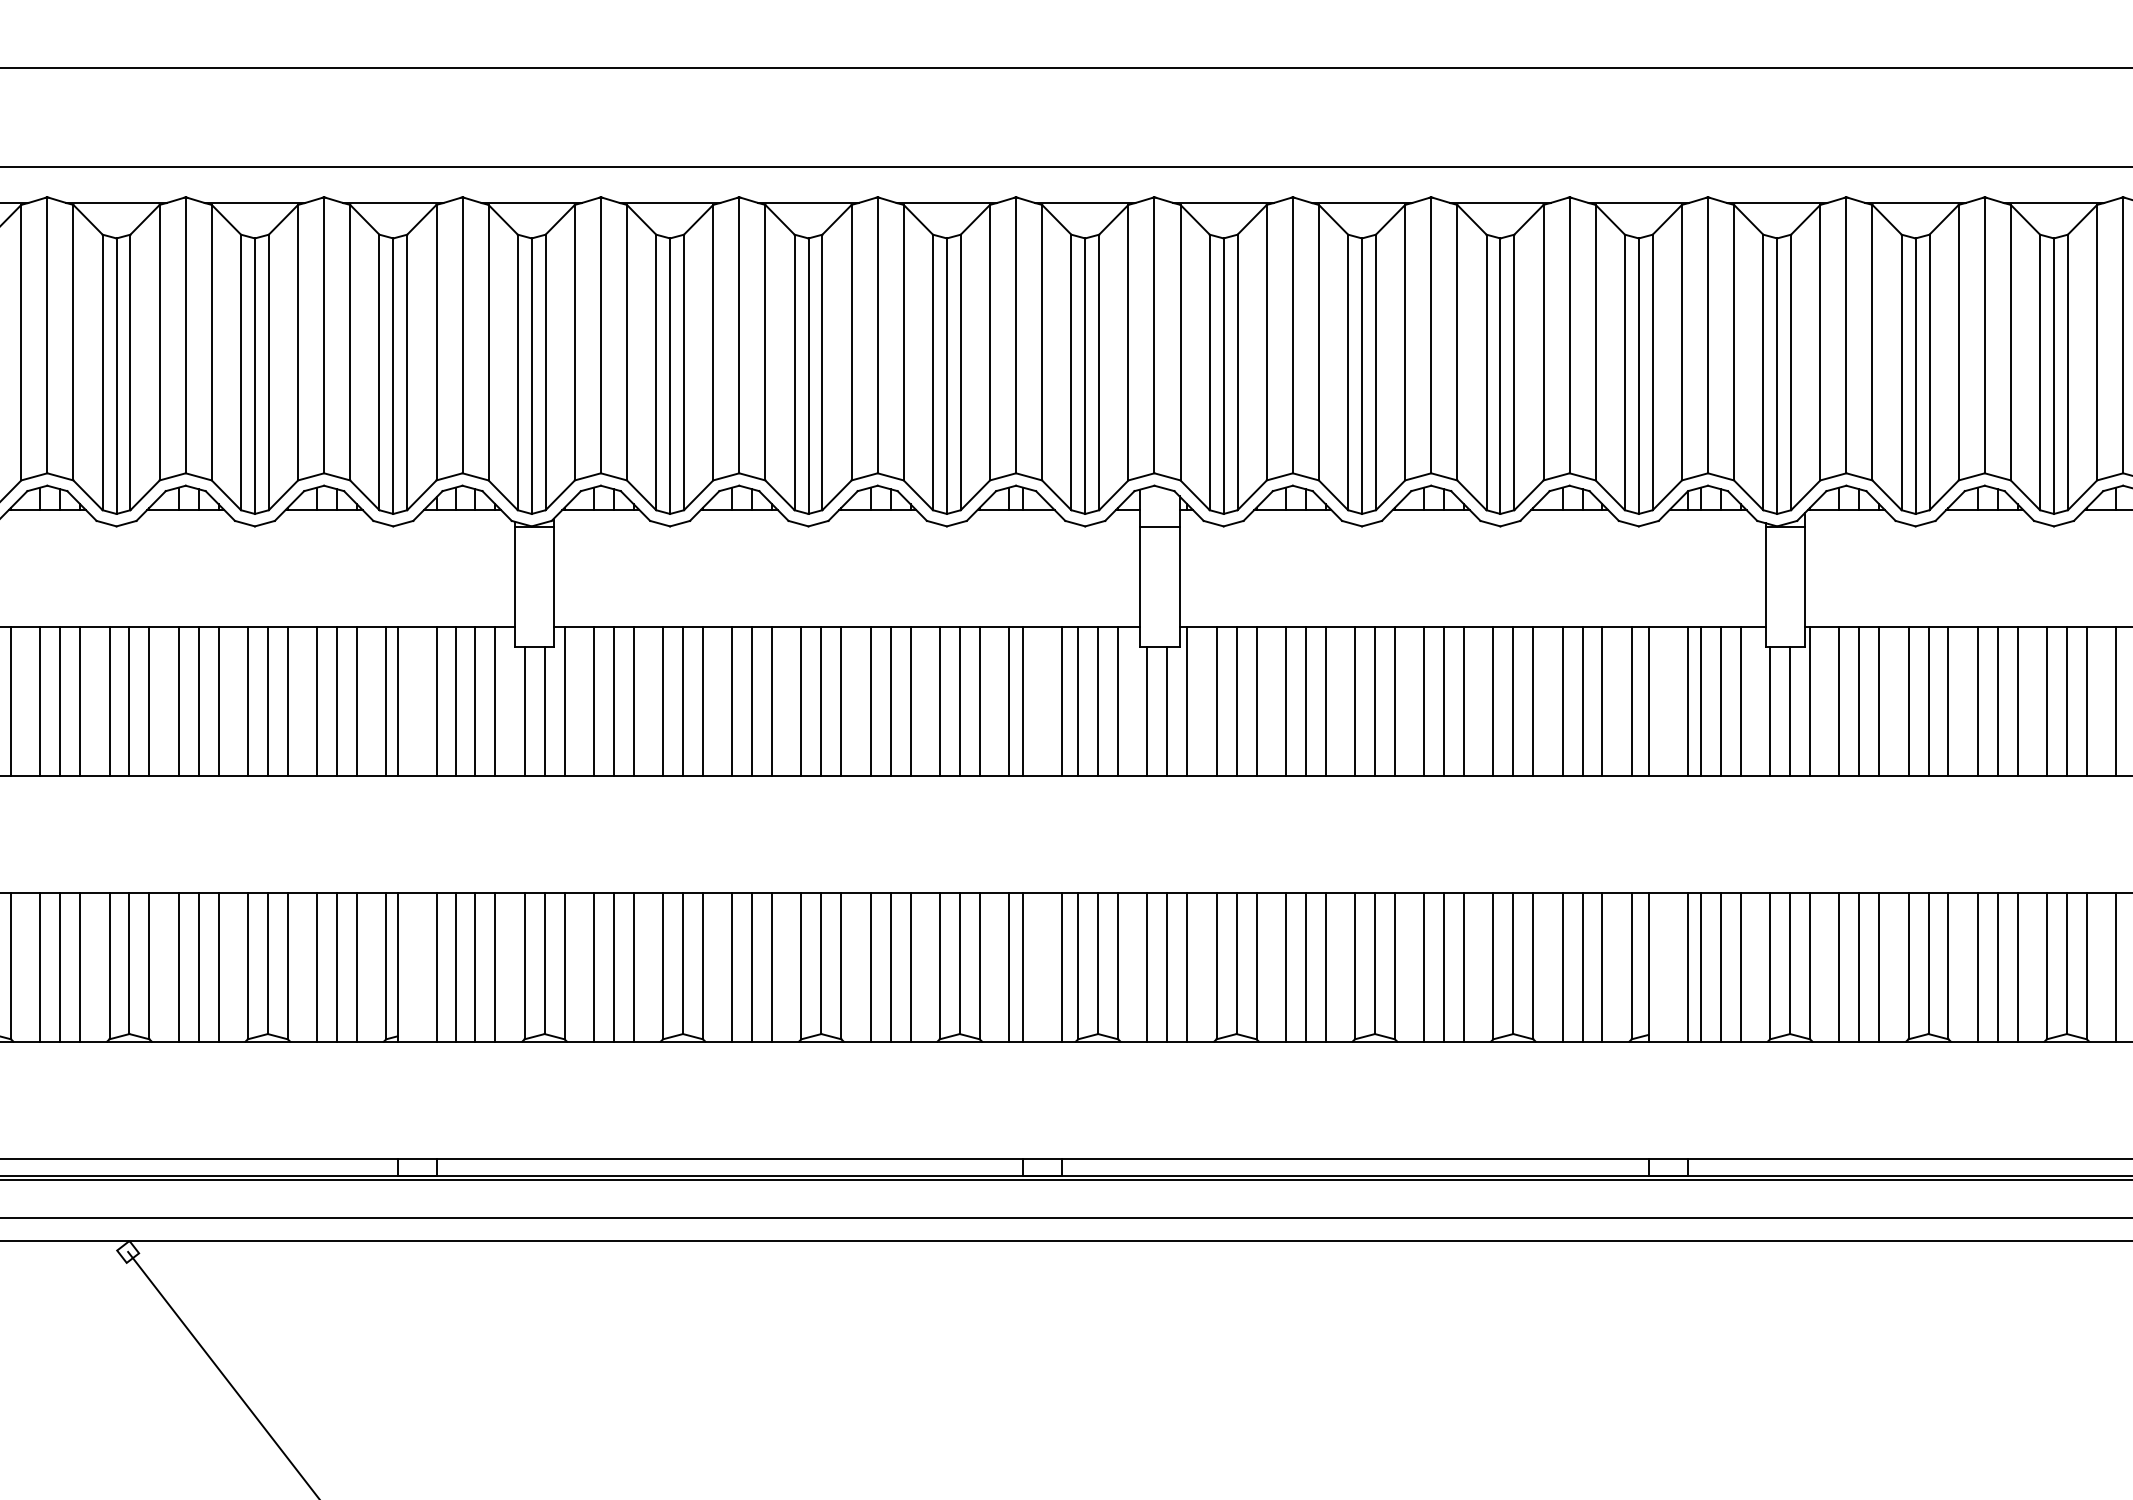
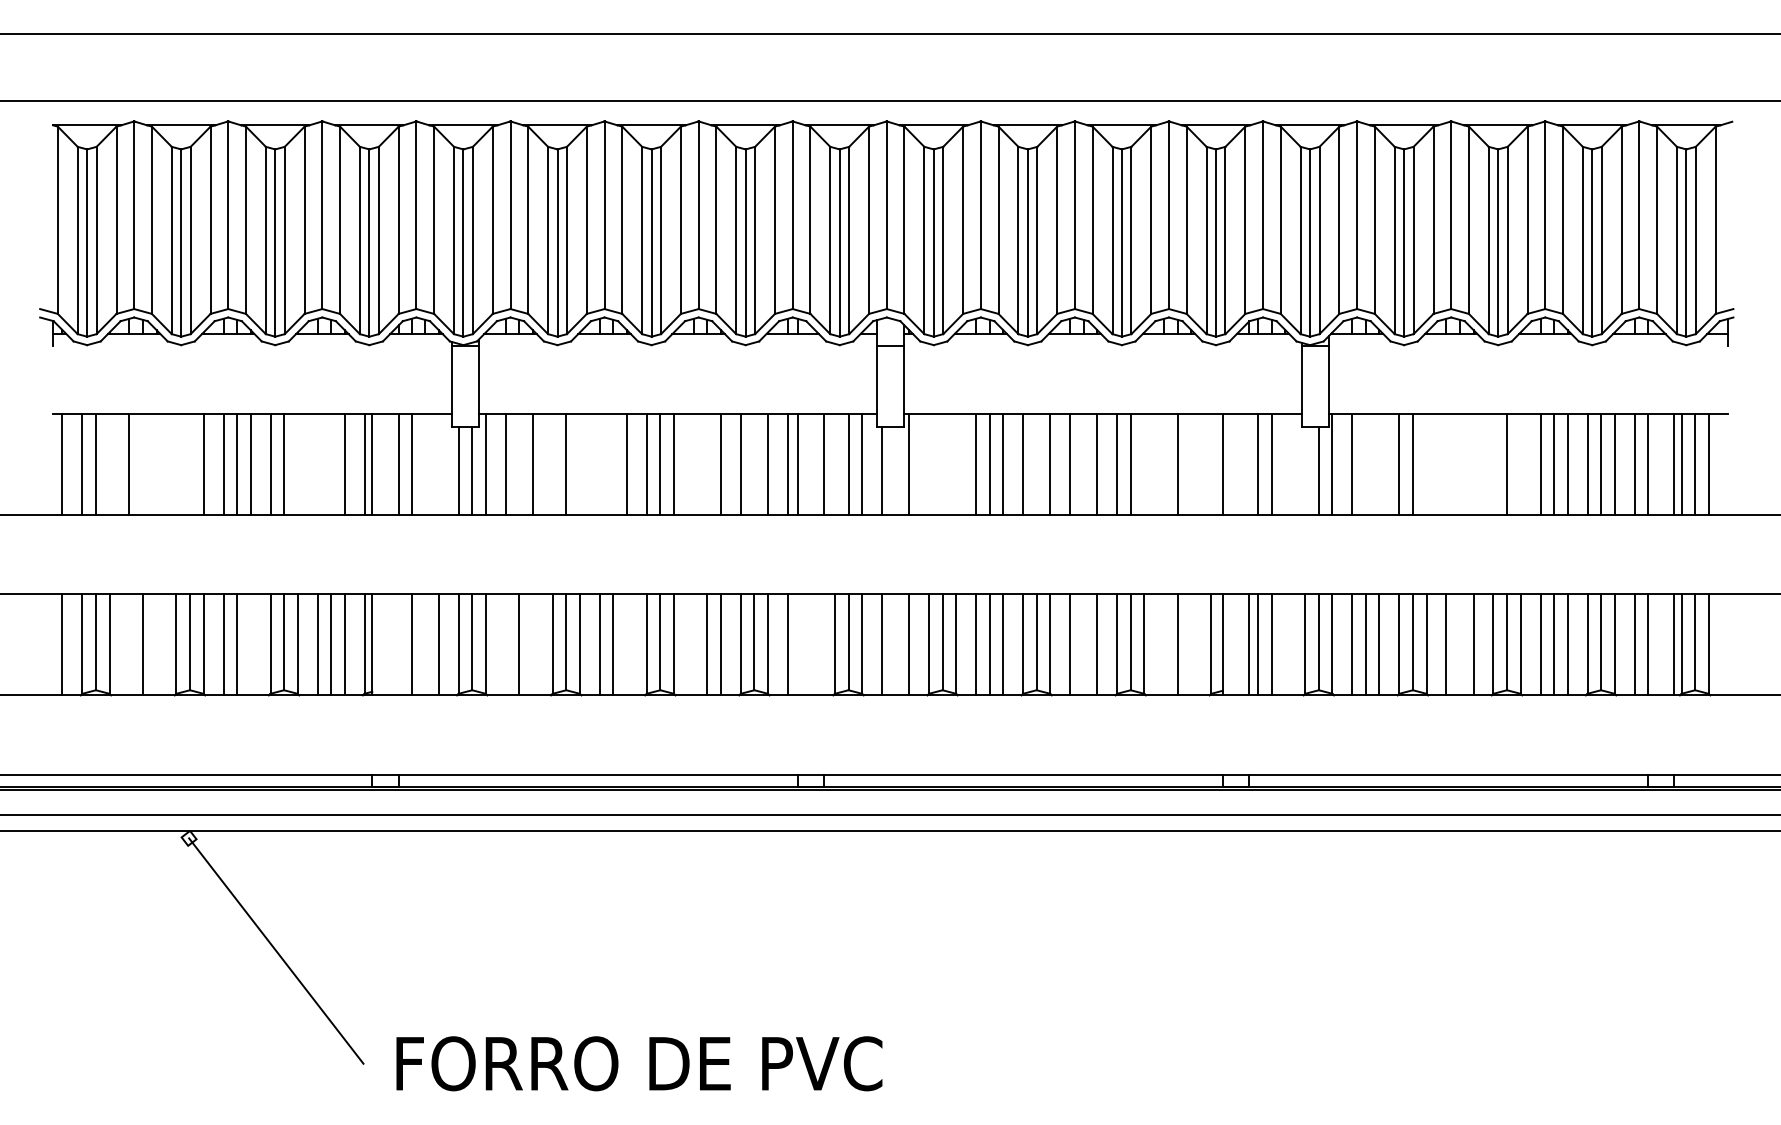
line: (11, 700) -> (109, 463), removed
line: (59, 700) -> (142, 463), removed
line: (80, 700) -> (156, 463), removed
line: (109, 700) -> (176, 463), removed
line: (130, 700) -> (190, 463), removed
line: (287, 700) -> (297, 463), removed
line: (317, 700) -> (317, 463), removed
line: (337, 700) -> (331, 463), removed
line: (475, 700) -> (425, 463), removed
line: (495, 700) -> (438, 463), removed
line: (614, 700) -> (519, 463), removed
line: (662, 700) -> (552, 463), removed
line: (702, 700) -> (579, 463), removed
line: (731, 700) -> (599, 463), removed
line: (752, 700) -> (613, 463), removed
line: (870, 700) -> (693, 463), removed
line: (890, 700) -> (707, 463), removed
line: (959, 700) -> (754, 463), removed
line: (1077, 700) -> (834, 463), removed
line: (1217, 700) -> (929, 463), removed
line: (1236, 700) -> (942, 463), removed
line: (1257, 700) -> (956, 463), removed
line: (1374, 700) -> (1036, 463), removed
line: (1443, 700) -> (1083, 463), removed
line: (1533, 700) -> (1144, 463), removed
line: (1563, 700) -> (1164, 463), removed
line: (1602, 700) -> (1191, 463), removed
line: (1632, 700) -> (1211, 463), removed
line: (1688, 700) -> (1249, 463), removed
line: (1741, 700) -> (1285, 463), removed
line: (1858, 700) -> (1365, 463), removed
line: (1879, 700) -> (1379, 463), removed
line: (1948, 700) -> (1426, 463), removed
line: (1977, 700) -> (1446, 463), removed
line: (1997, 700) -> (1459, 463), removed
line: (2017, 700) -> (1473, 463), removed
line: (2047, 700) -> (1493, 463), removed
line: (2086, 700) -> (1520, 463), removed
line: (1167, 710) -> (895, 470), removed
line: (1770, 710) -> (1305, 470), removed
line: (40, 966) -> (129, 644), removed
line: (80, 966) -> (156, 644), removed
line: (218, 966) -> (250, 644), removed
line: (436, 966) -> (398, 644), removed
line: (475, 966) -> (425, 644), removed
line: (593, 966) -> (505, 644), removed
line: (633, 966) -> (532, 644), removed
line: (771, 966) -> (626, 644), removed
line: (870, 966) -> (693, 644), removed
line: (1023, 966) -> (797, 644), removed
line: (1062, 966) -> (824, 644), removed
line: (1167, 966) -> (895, 644), removed
line: (1443, 966) -> (1083, 644), removed
line: (1563, 966) -> (1164, 644), removed
line: (1602, 966) -> (1191, 644), removed
line: (1741, 966) -> (1285, 644), removed
line: (1997, 966) -> (1459, 644), removed

